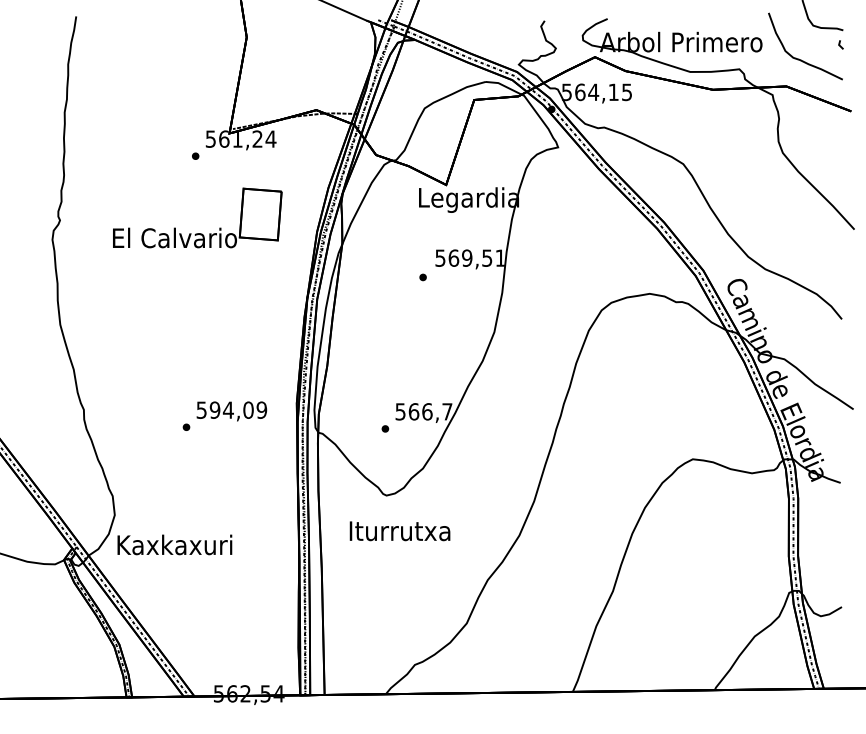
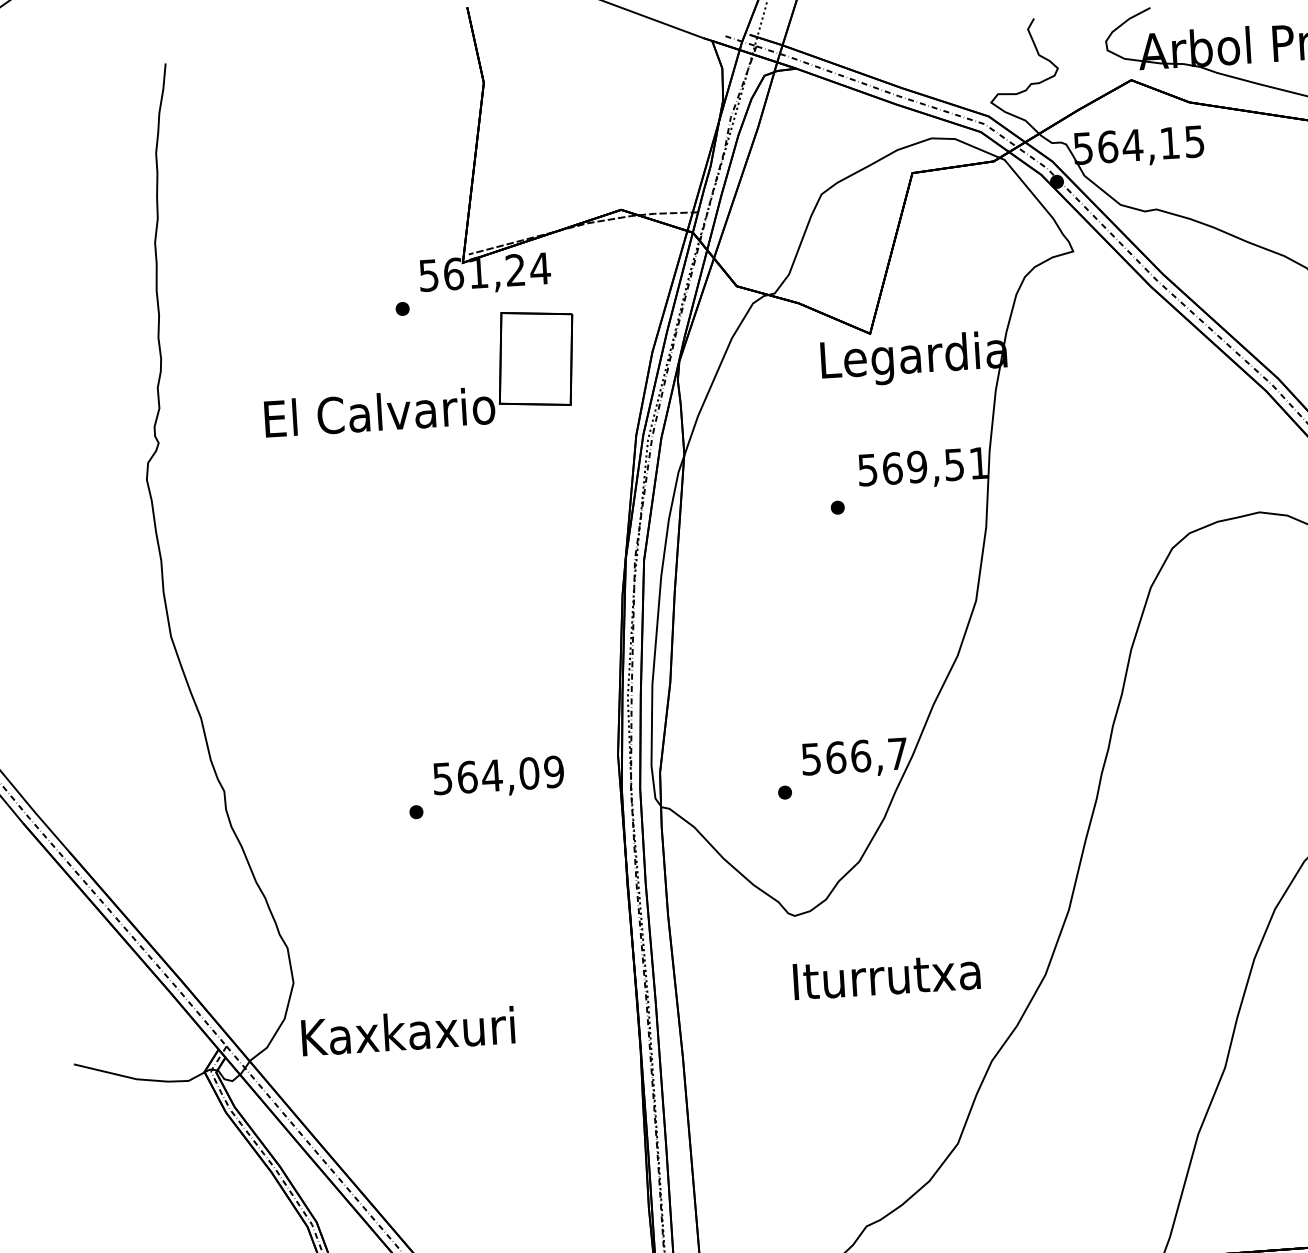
part: (197, 233) -> (421, 401), moved
text: (214, 409) -> (466, 775), 594,09 -> 564,09
text: (399, 531) -> (885, 977), moved

